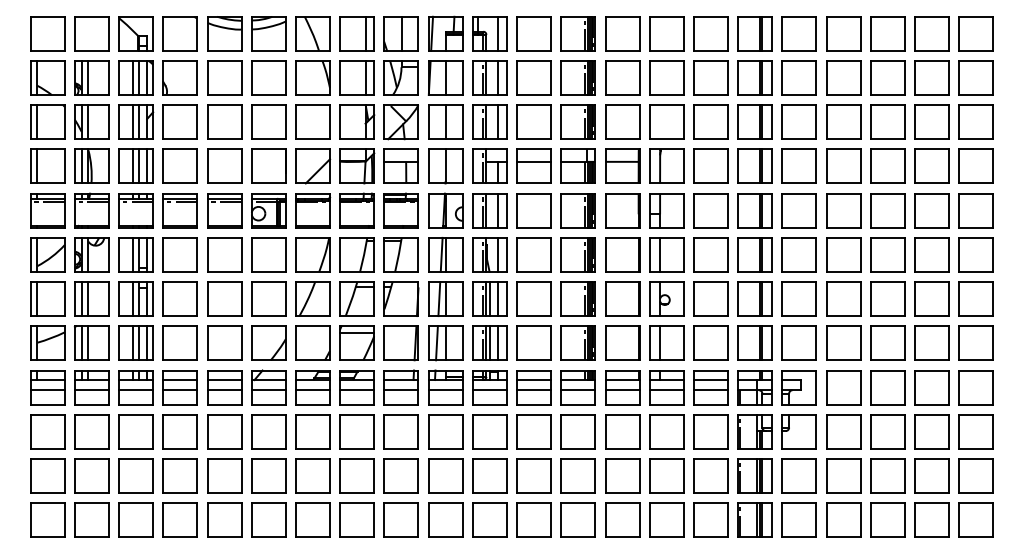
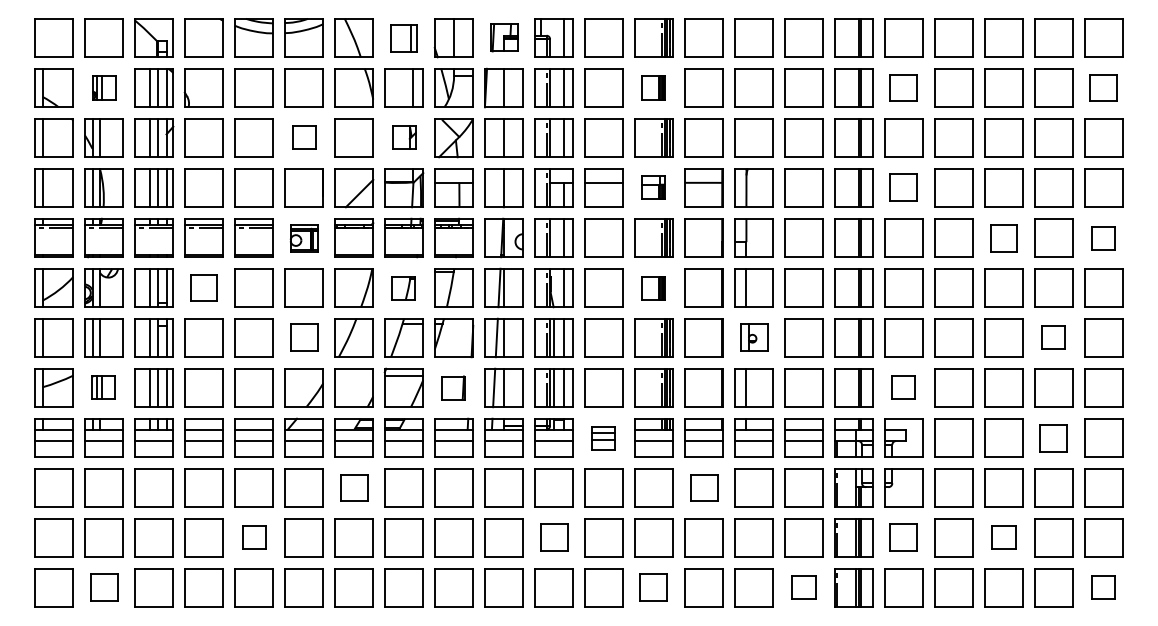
part: (356, 33) -> (403, 37), size x0.7
part: (445, 33) -> (503, 37), size x0.7
part: (91, 77) -> (103, 87), size x0.6
part: (577, 77) -> (653, 87), size x0.6
part: (798, 77) -> (902, 87), size x0.7
part: (975, 77) -> (1102, 87), size x0.7
part: (268, 121) -> (303, 137), size x0.6
part: (357, 121) -> (404, 137), size x0.6
part: (577, 165) -> (653, 186), size x0.6
part: (798, 165) -> (902, 186), size x0.7
part: (268, 210) -> (303, 237), size x0.7
part: (887, 210) -> (1003, 237), size x0.7
part: (975, 210) -> (1102, 237), size x0.6
part: (179, 254) -> (203, 287), size x0.7
part: (356, 254) -> (403, 287), size x0.6
part: (577, 254) -> (653, 287), size x0.6
part: (268, 298) -> (303, 337), size x0.7
part: (666, 298) -> (753, 337), size x0.7
part: (931, 298) -> (1053, 337), size x0.6
part: (91, 342) -> (103, 387), size x0.6
part: (798, 342) -> (902, 387), size x0.6
part: (400, 343) -> (452, 388), size x0.6
part: (533, 387) -> (603, 437), size x0.6
part: (931, 387) -> (1053, 437), size x0.7
part: (312, 431) -> (353, 487), size x0.7
part: (622, 431) -> (703, 487), size x0.7
part: (224, 475) -> (253, 537), size x0.6
part: (489, 475) -> (553, 537), size x0.7
part: (798, 475) -> (902, 537), size x0.7
part: (887, 475) -> (1003, 537), size x0.6
part: (91, 519) -> (103, 587), size x0.7
part: (577, 519) -> (653, 587), size x0.7
part: (710, 519) -> (803, 587), size x0.6
part: (975, 519) -> (1102, 587), size x0.6

